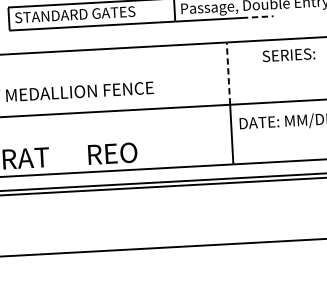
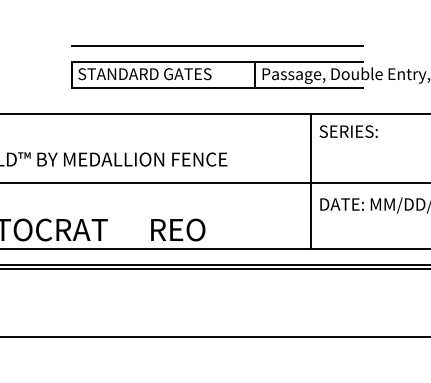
line: (258, 16) -> (347, 87), dashed -> solid
text: (288, 55) -> (348, 131), moved
line: (228, 72) -> (310, 147), dashed -> solid

